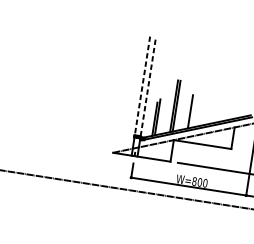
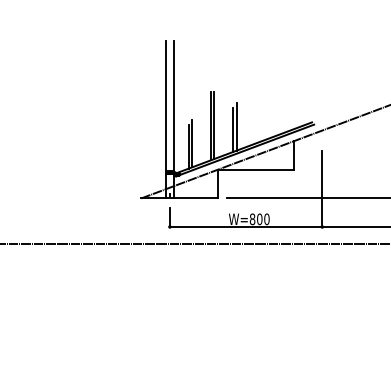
line: (142, 86) -> (166, 106), dashed -> solid
line: (148, 86) -> (173, 105), dashed -> solid
line: (193, 109) -> (236, 126), added

